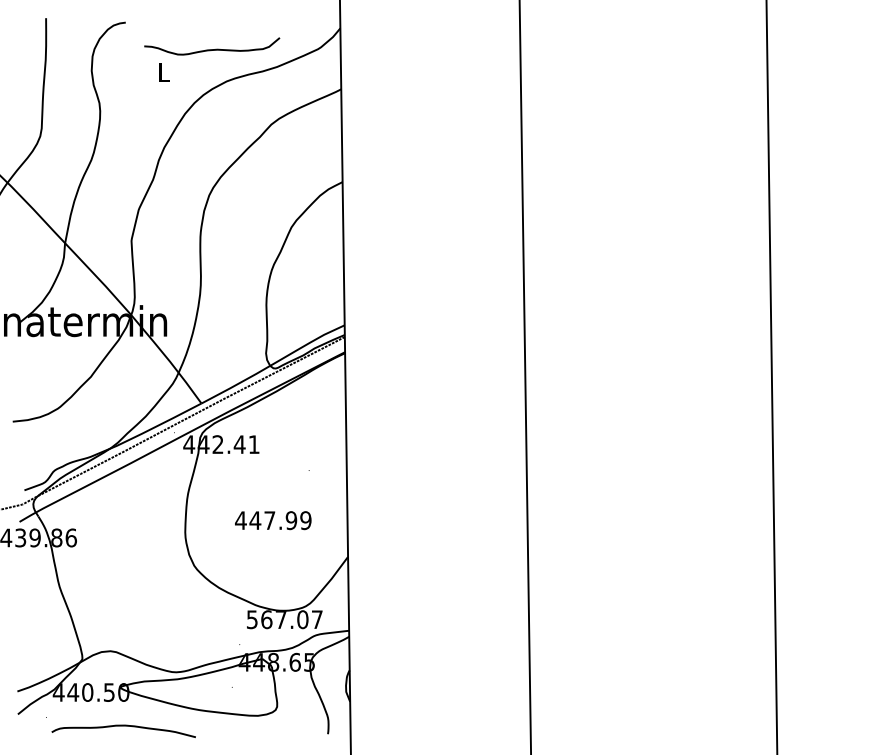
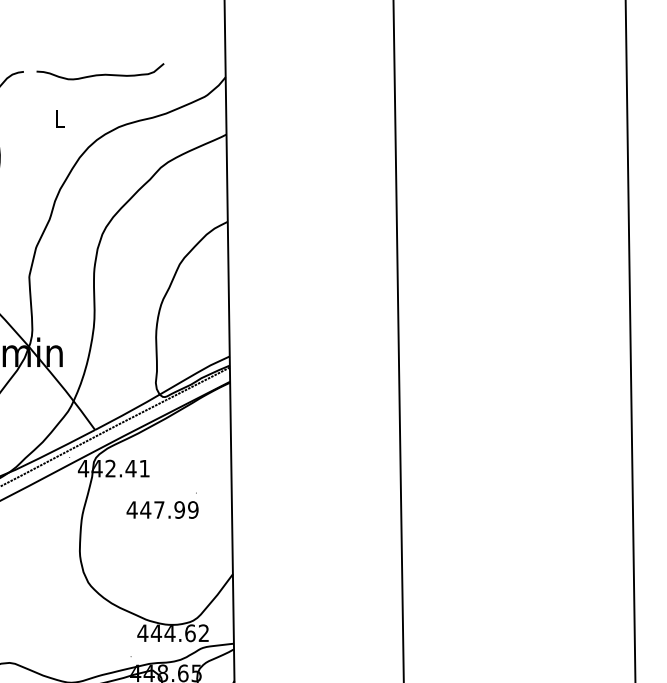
curve: (212, 49) -> (100, 74), moved
text: (273, 520) -> (162, 509), moved
text: (284, 619) -> (173, 633), 567.07 -> 444.62

